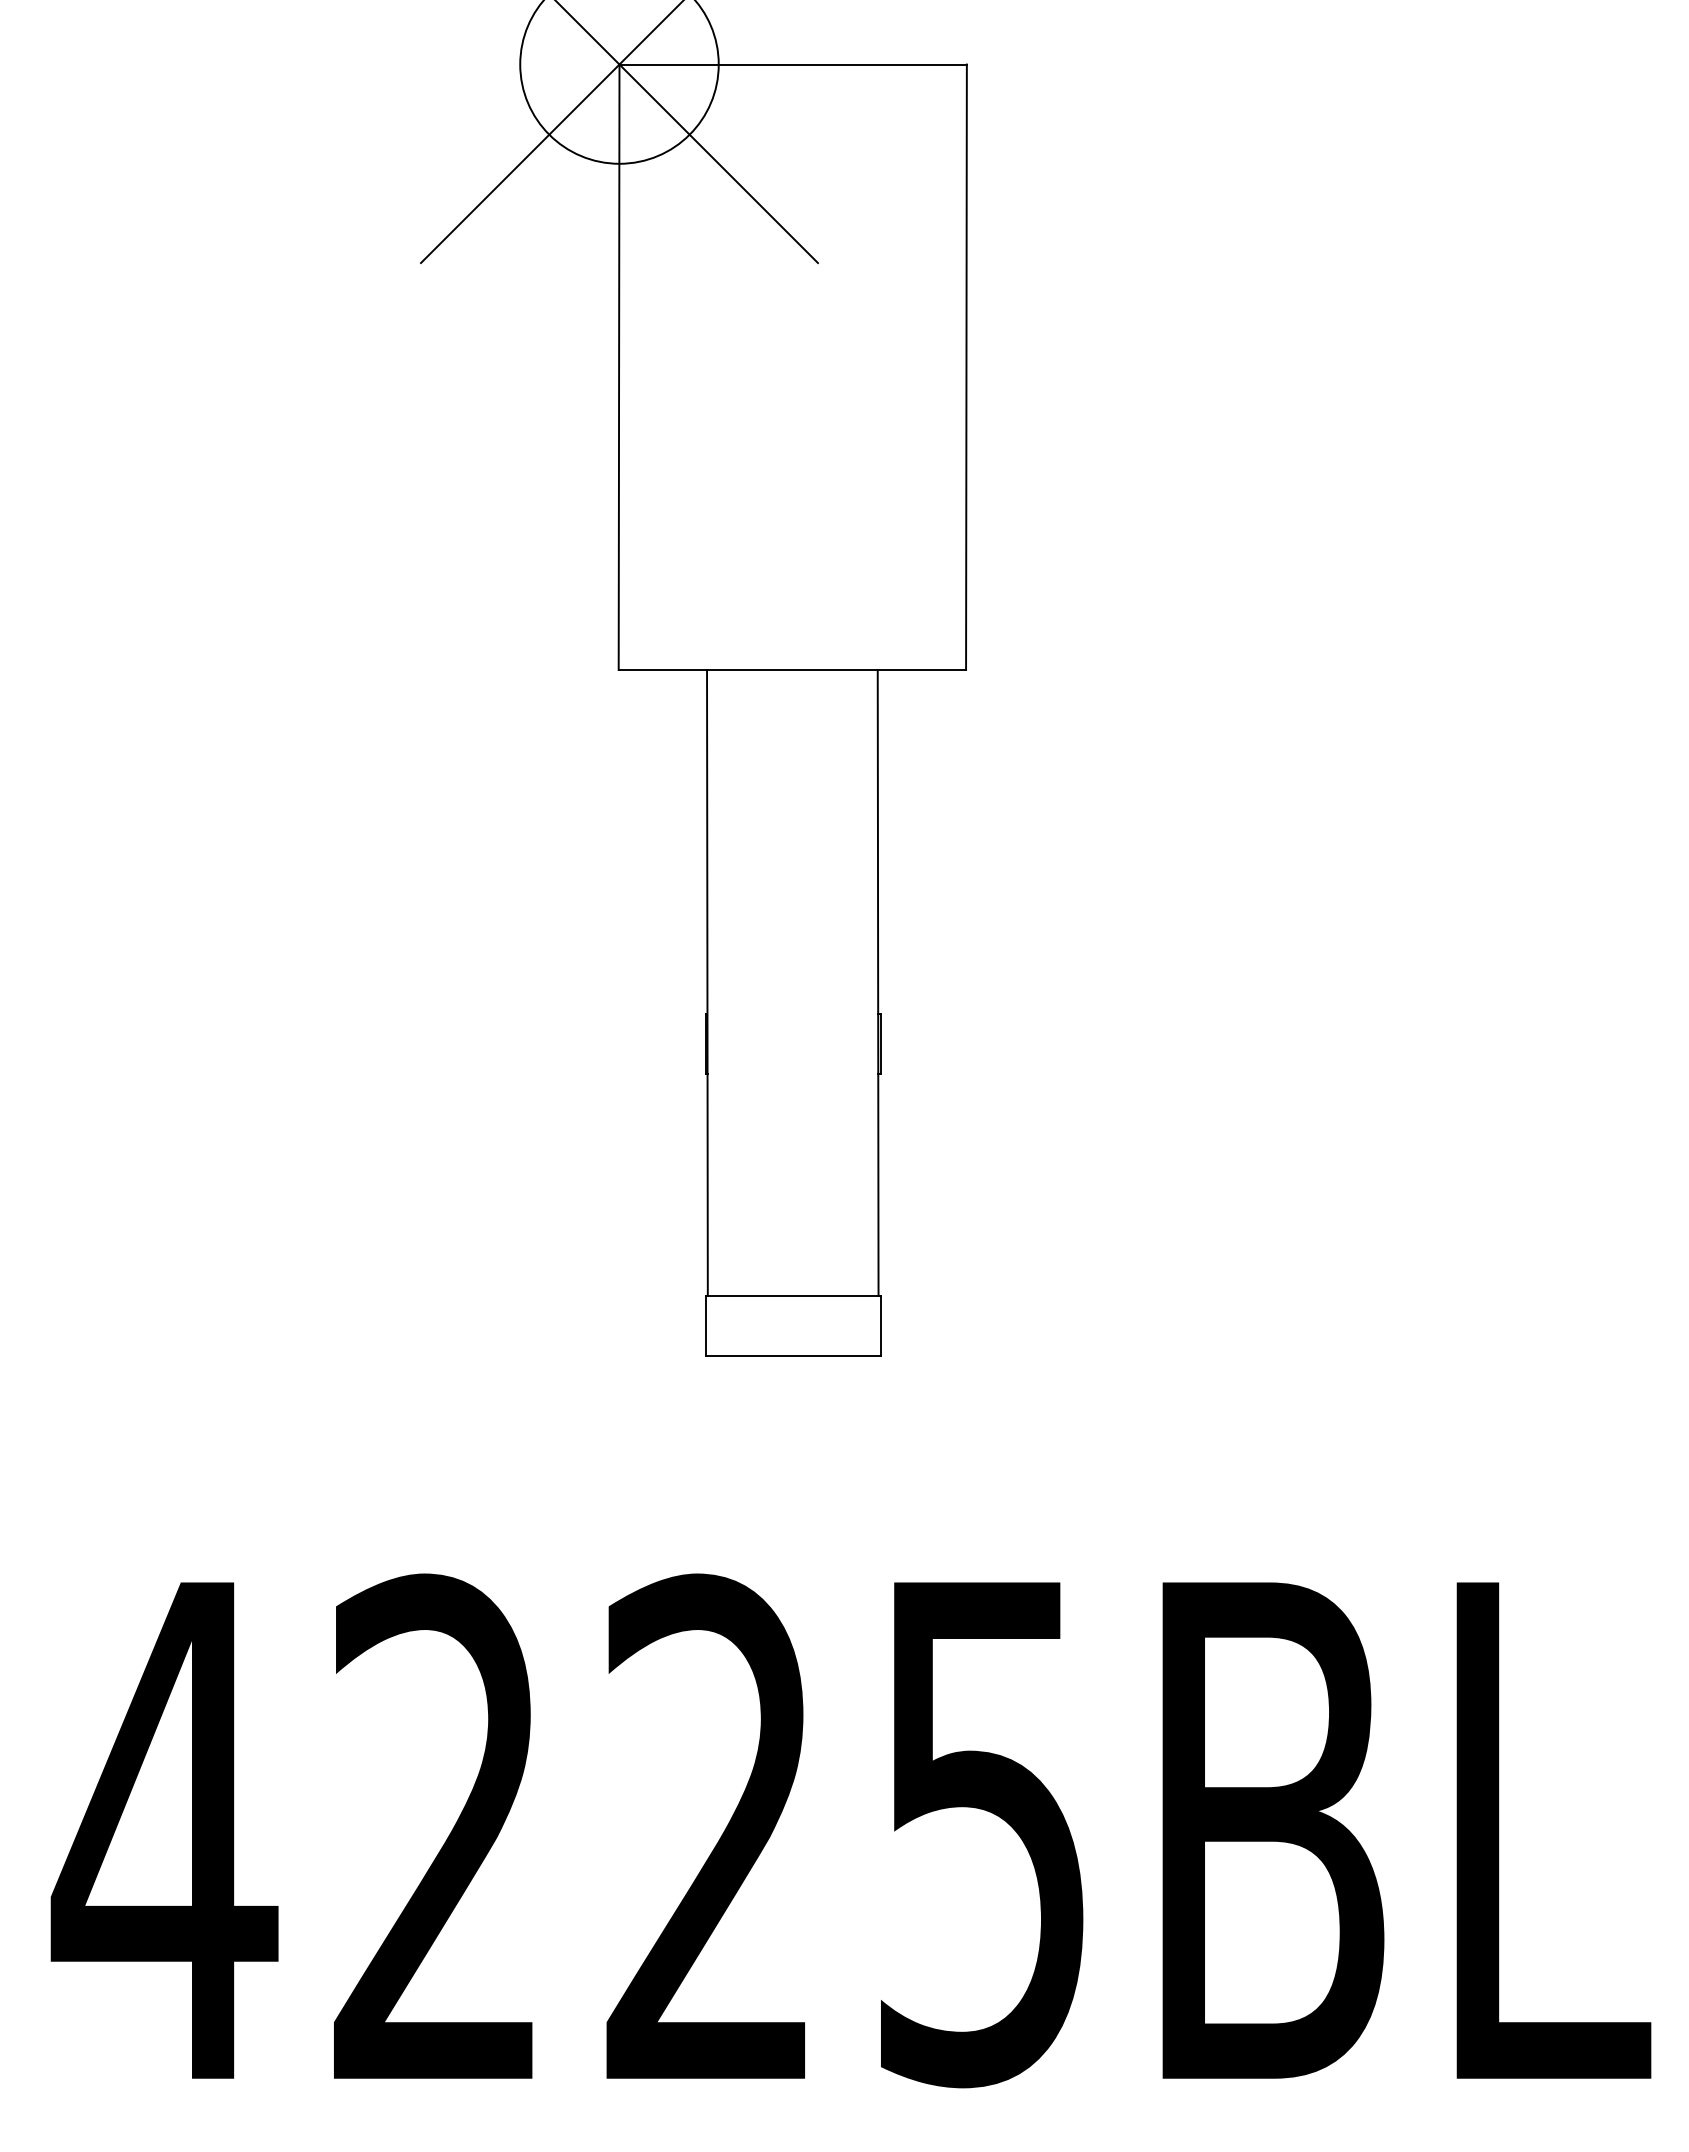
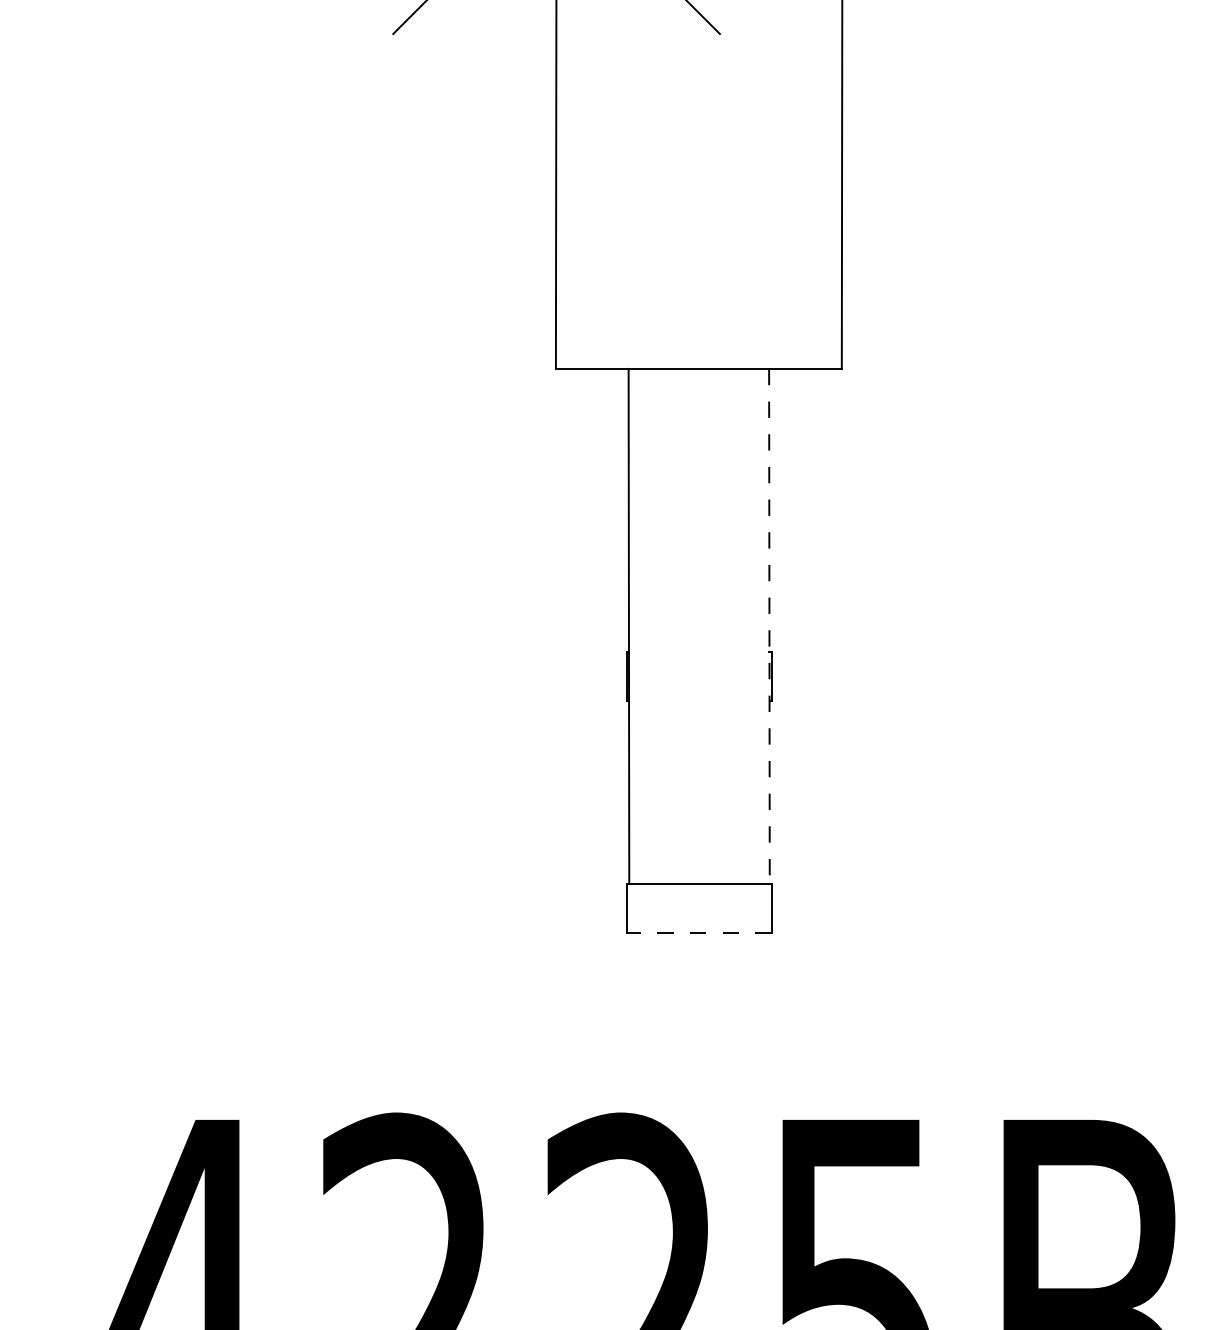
line: (878, 983) -> (769, 626), solid -> dashed
line: (793, 1355) -> (699, 933), solid -> dashed

